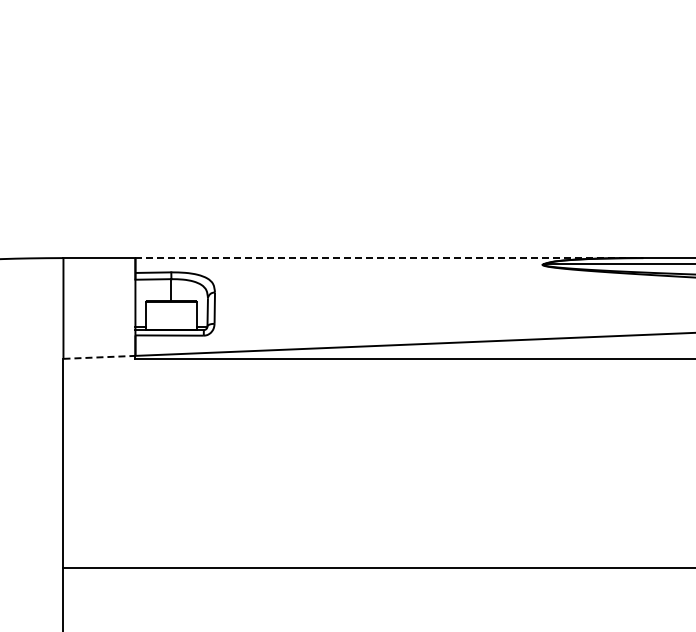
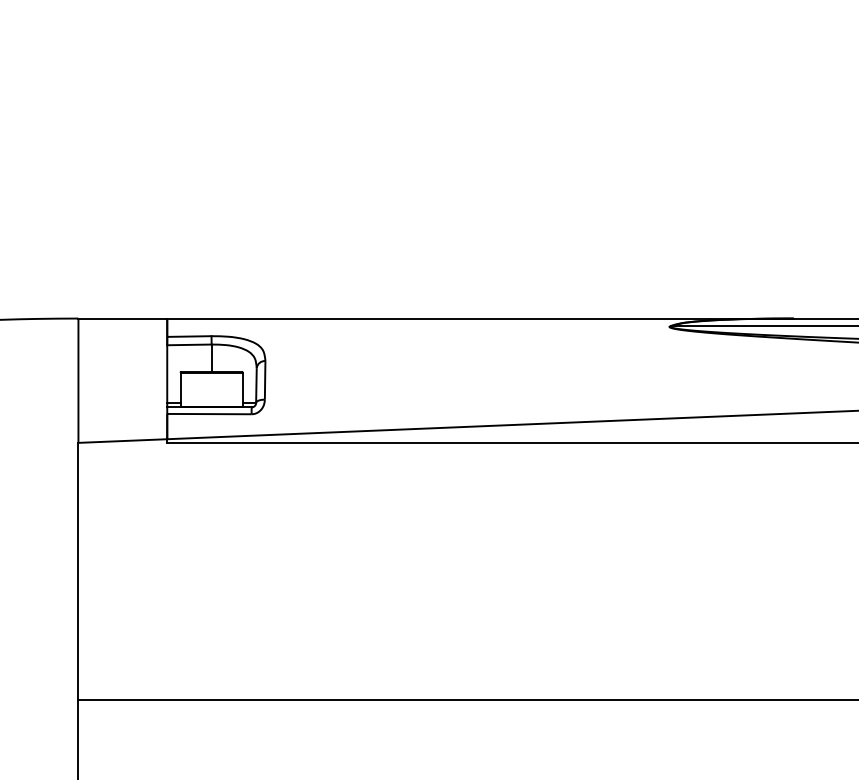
line: (389, 258) -> (480, 319), dashed -> solid
line: (99, 357) -> (122, 441), dashed -> solid

